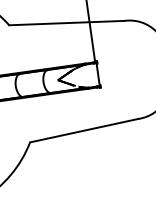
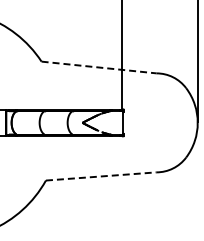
line: (67, 23) -> (99, 67), solid -> dashed
line: (84, 130) -> (101, 176), solid -> dashed

